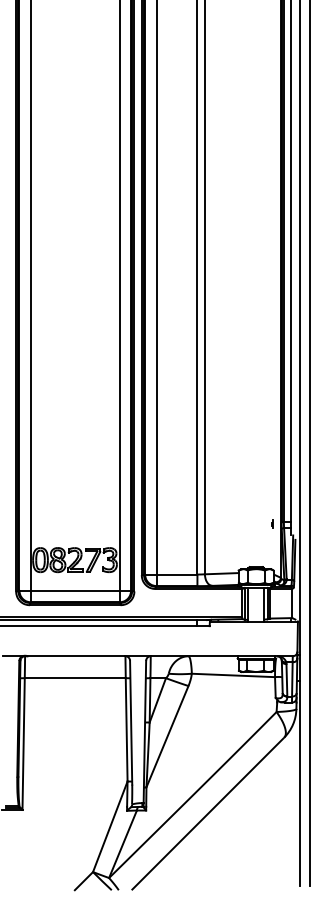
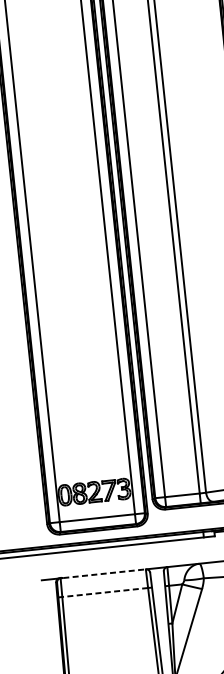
line: (76, 656) -> (104, 573), solid -> dashed
line: (74, 678) -> (104, 592), solid -> dashed

